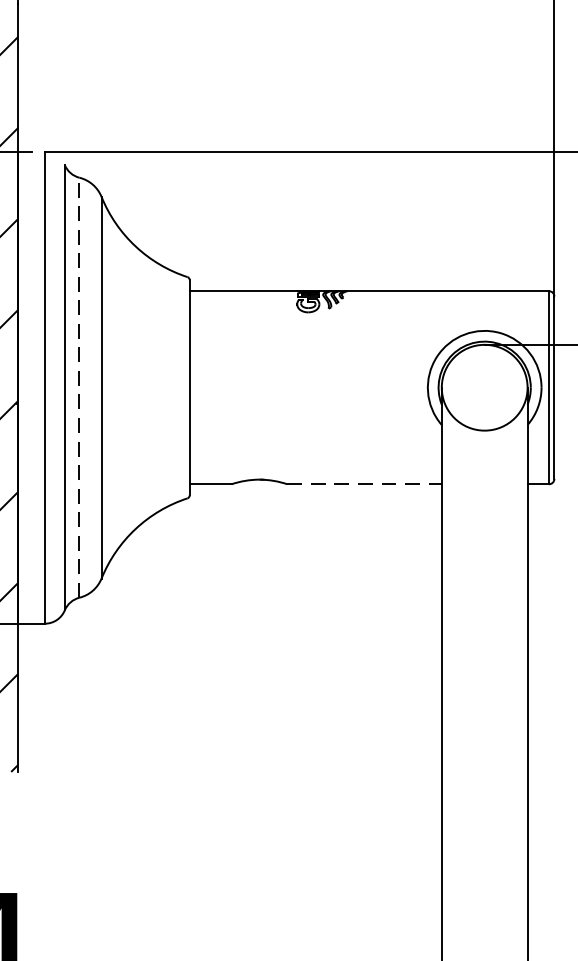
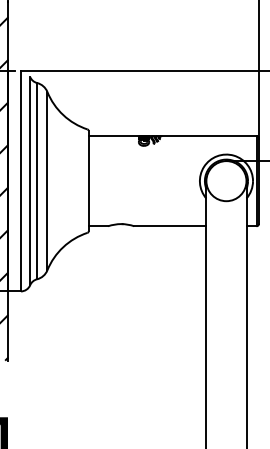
line: (80, 386) -> (37, 180), dashed -> solid
line: (364, 484) -> (170, 226), dashed -> solid

